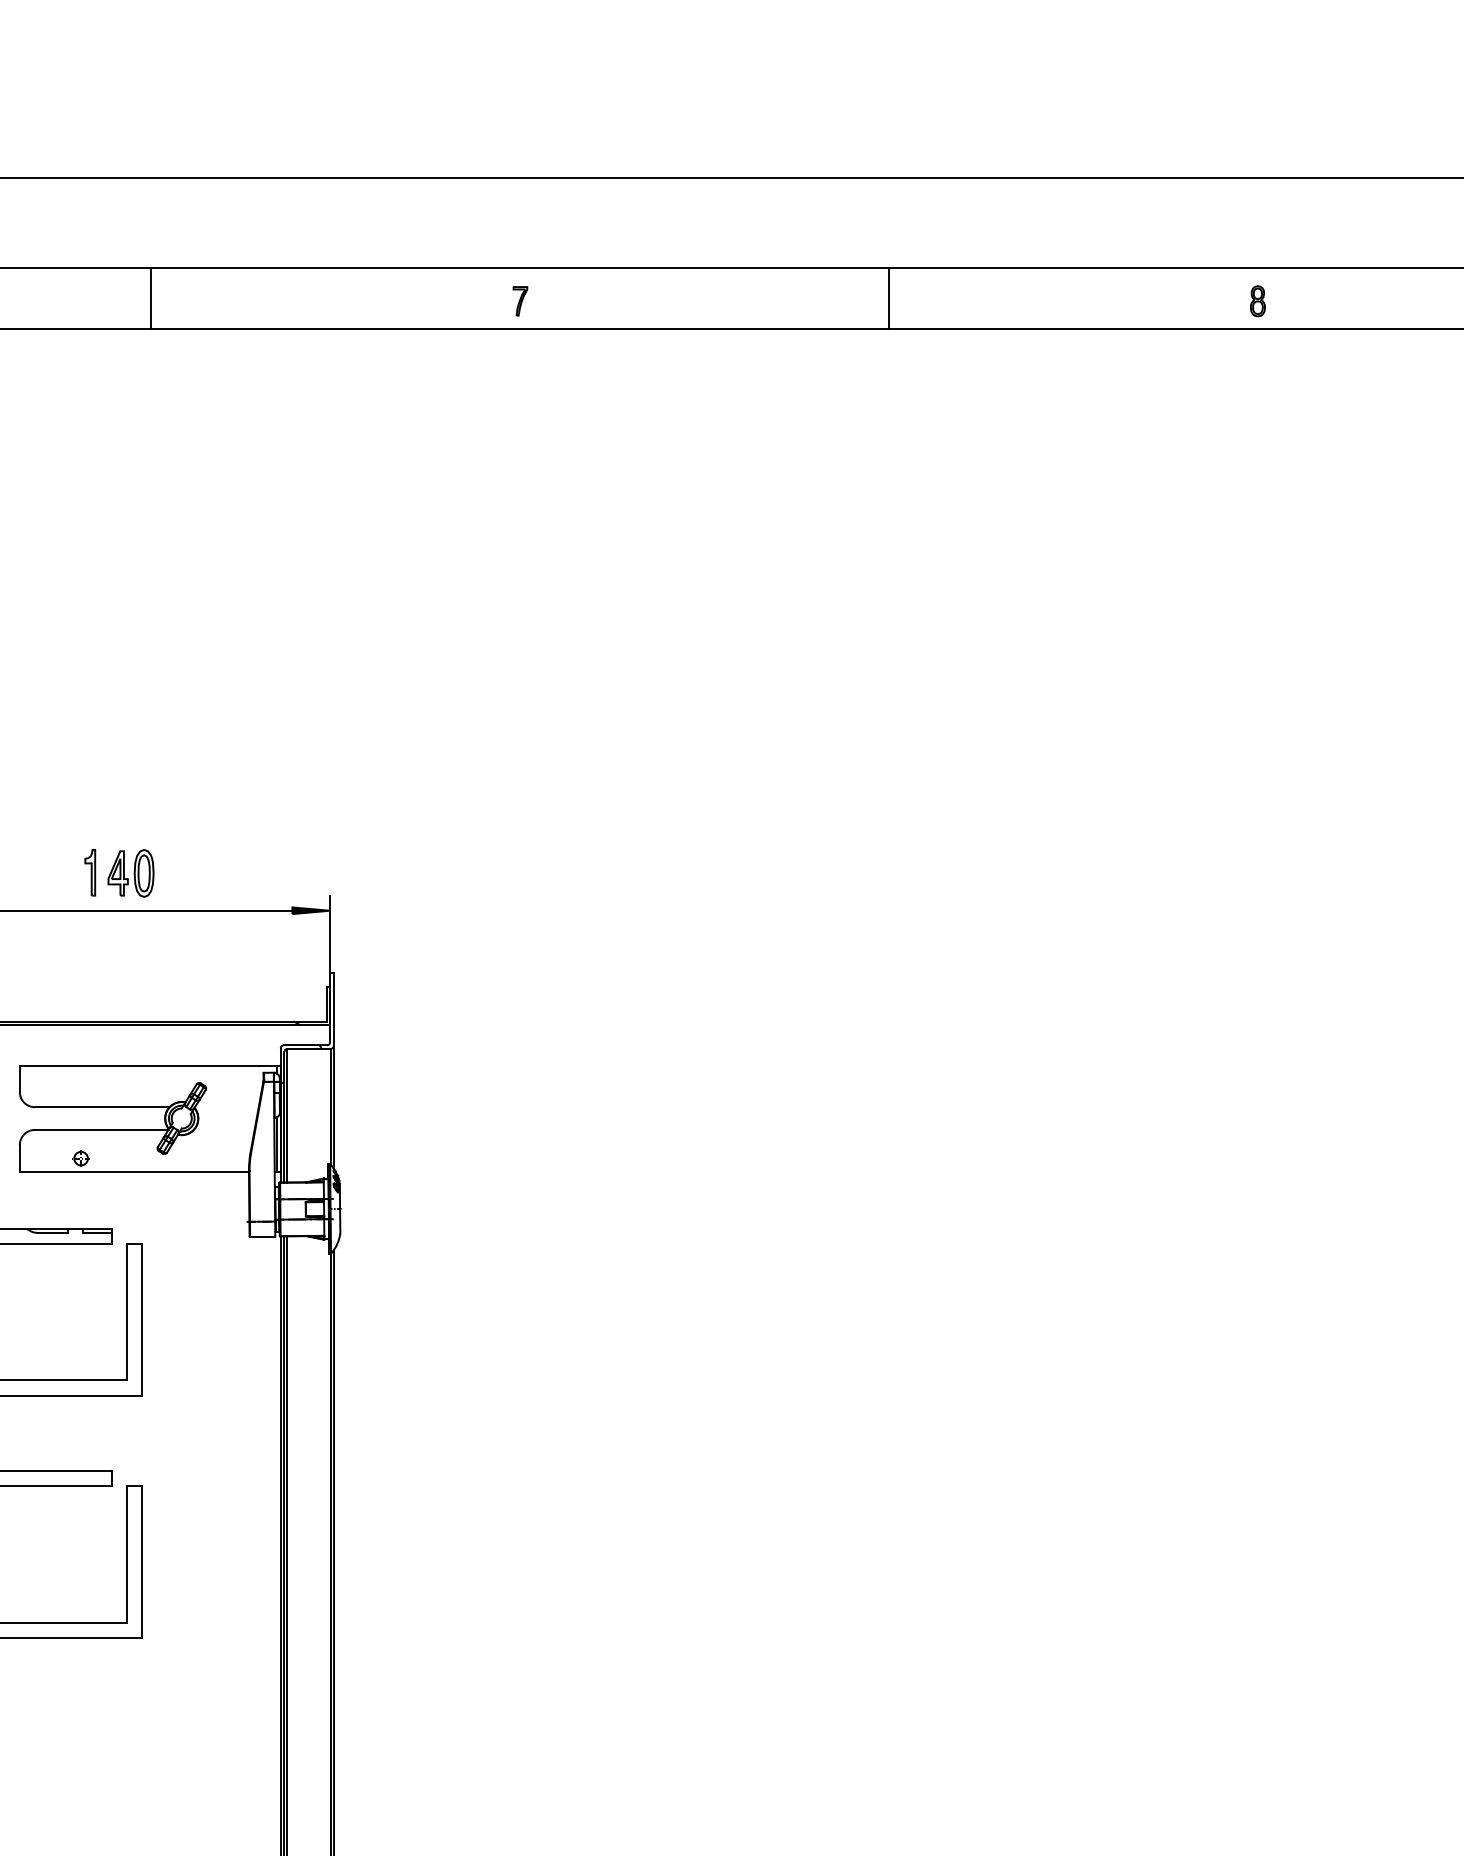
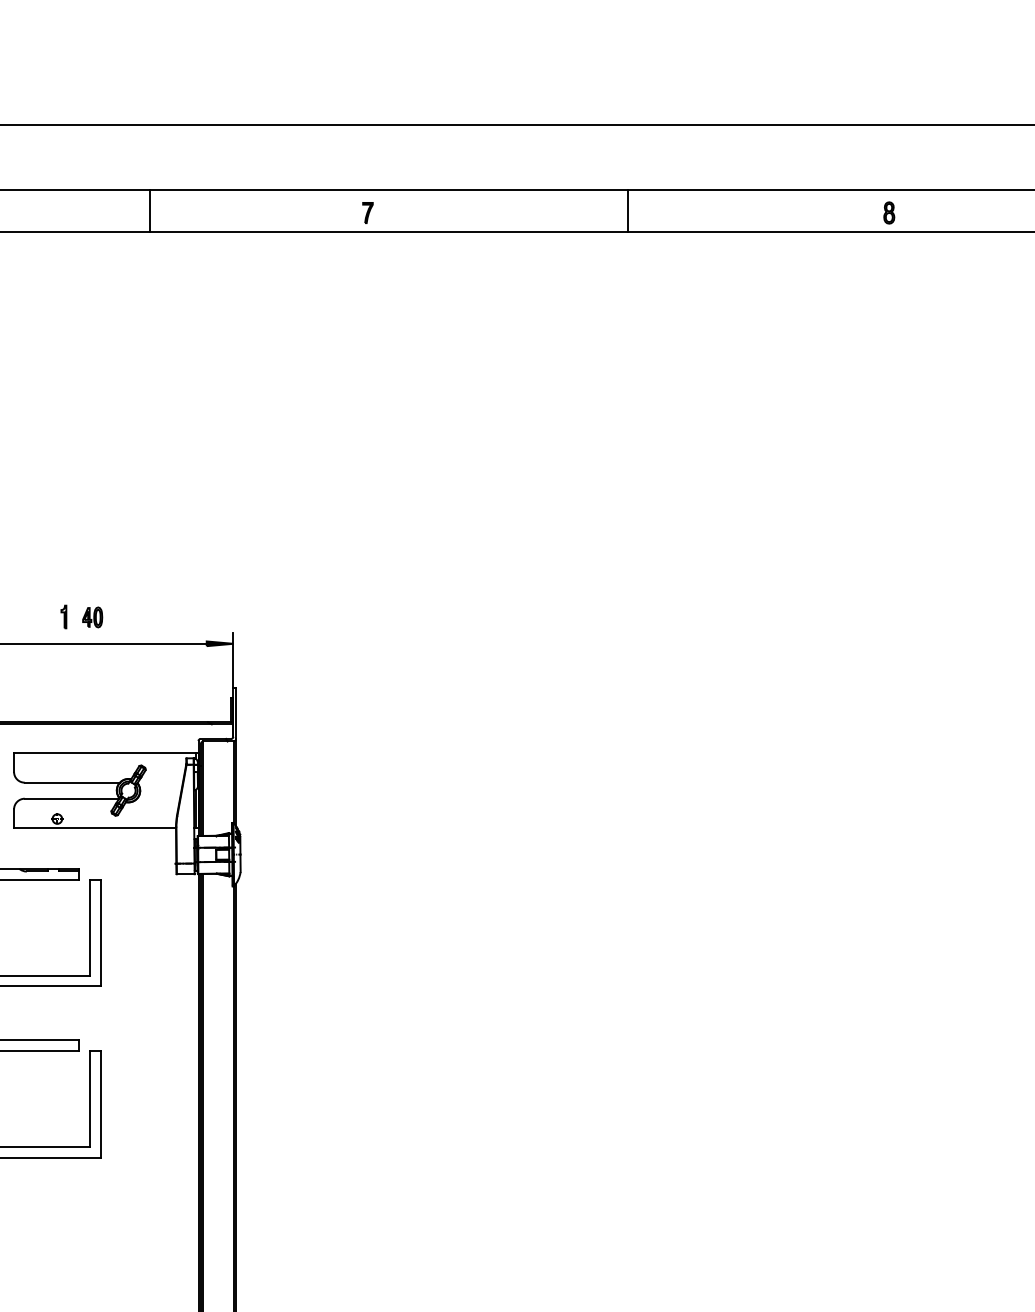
line: (150, 298) -> (149, 211), moved
part: (90, 872) -> (64, 616), size x0.7
part: (130, 873) -> (92, 617), size x0.6

